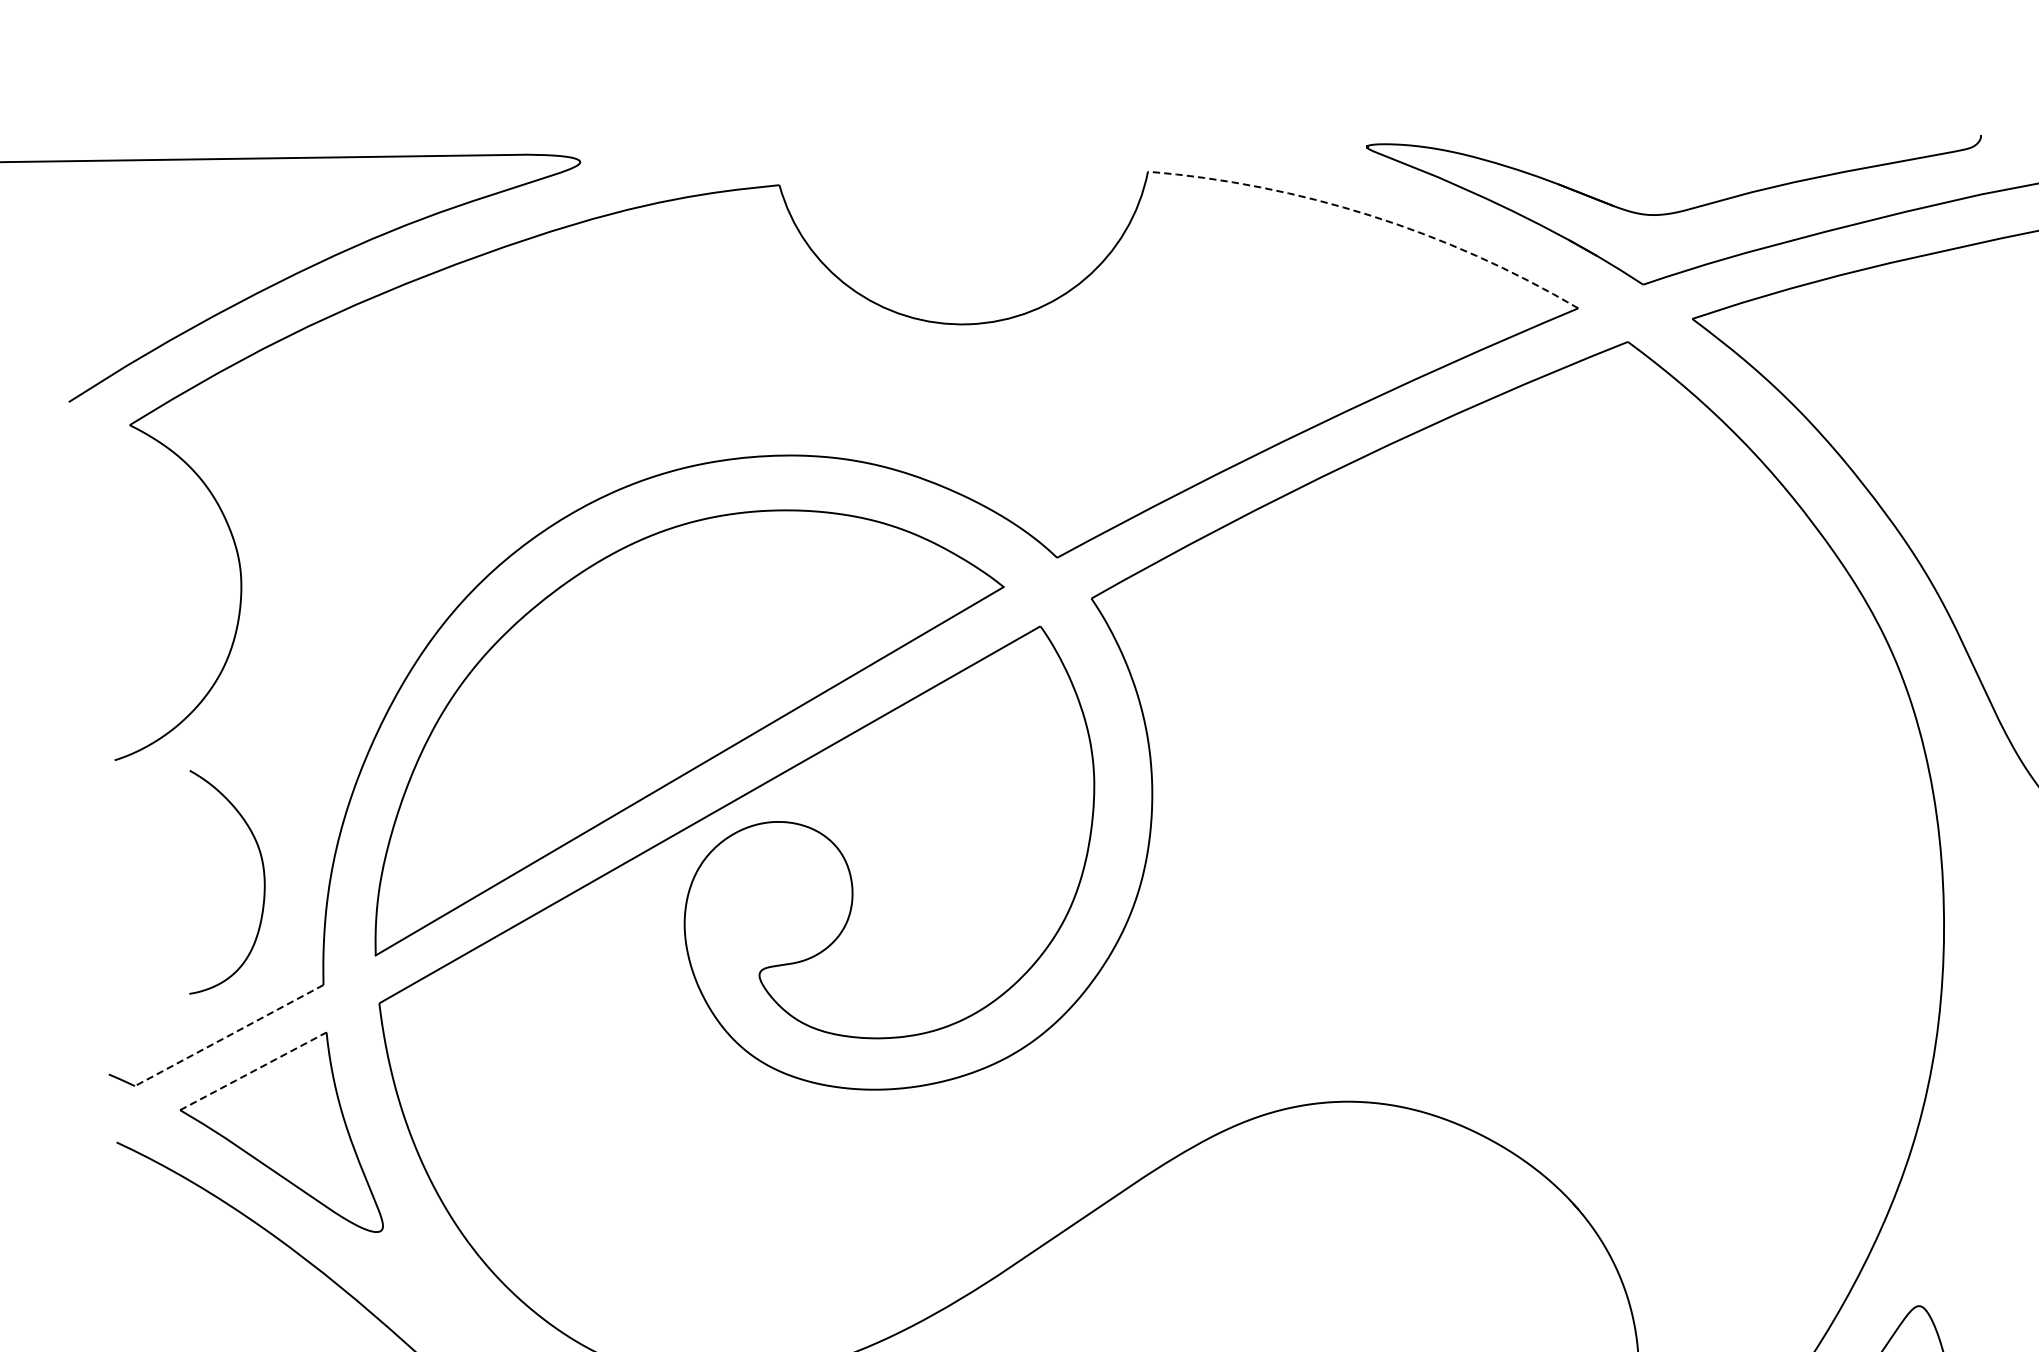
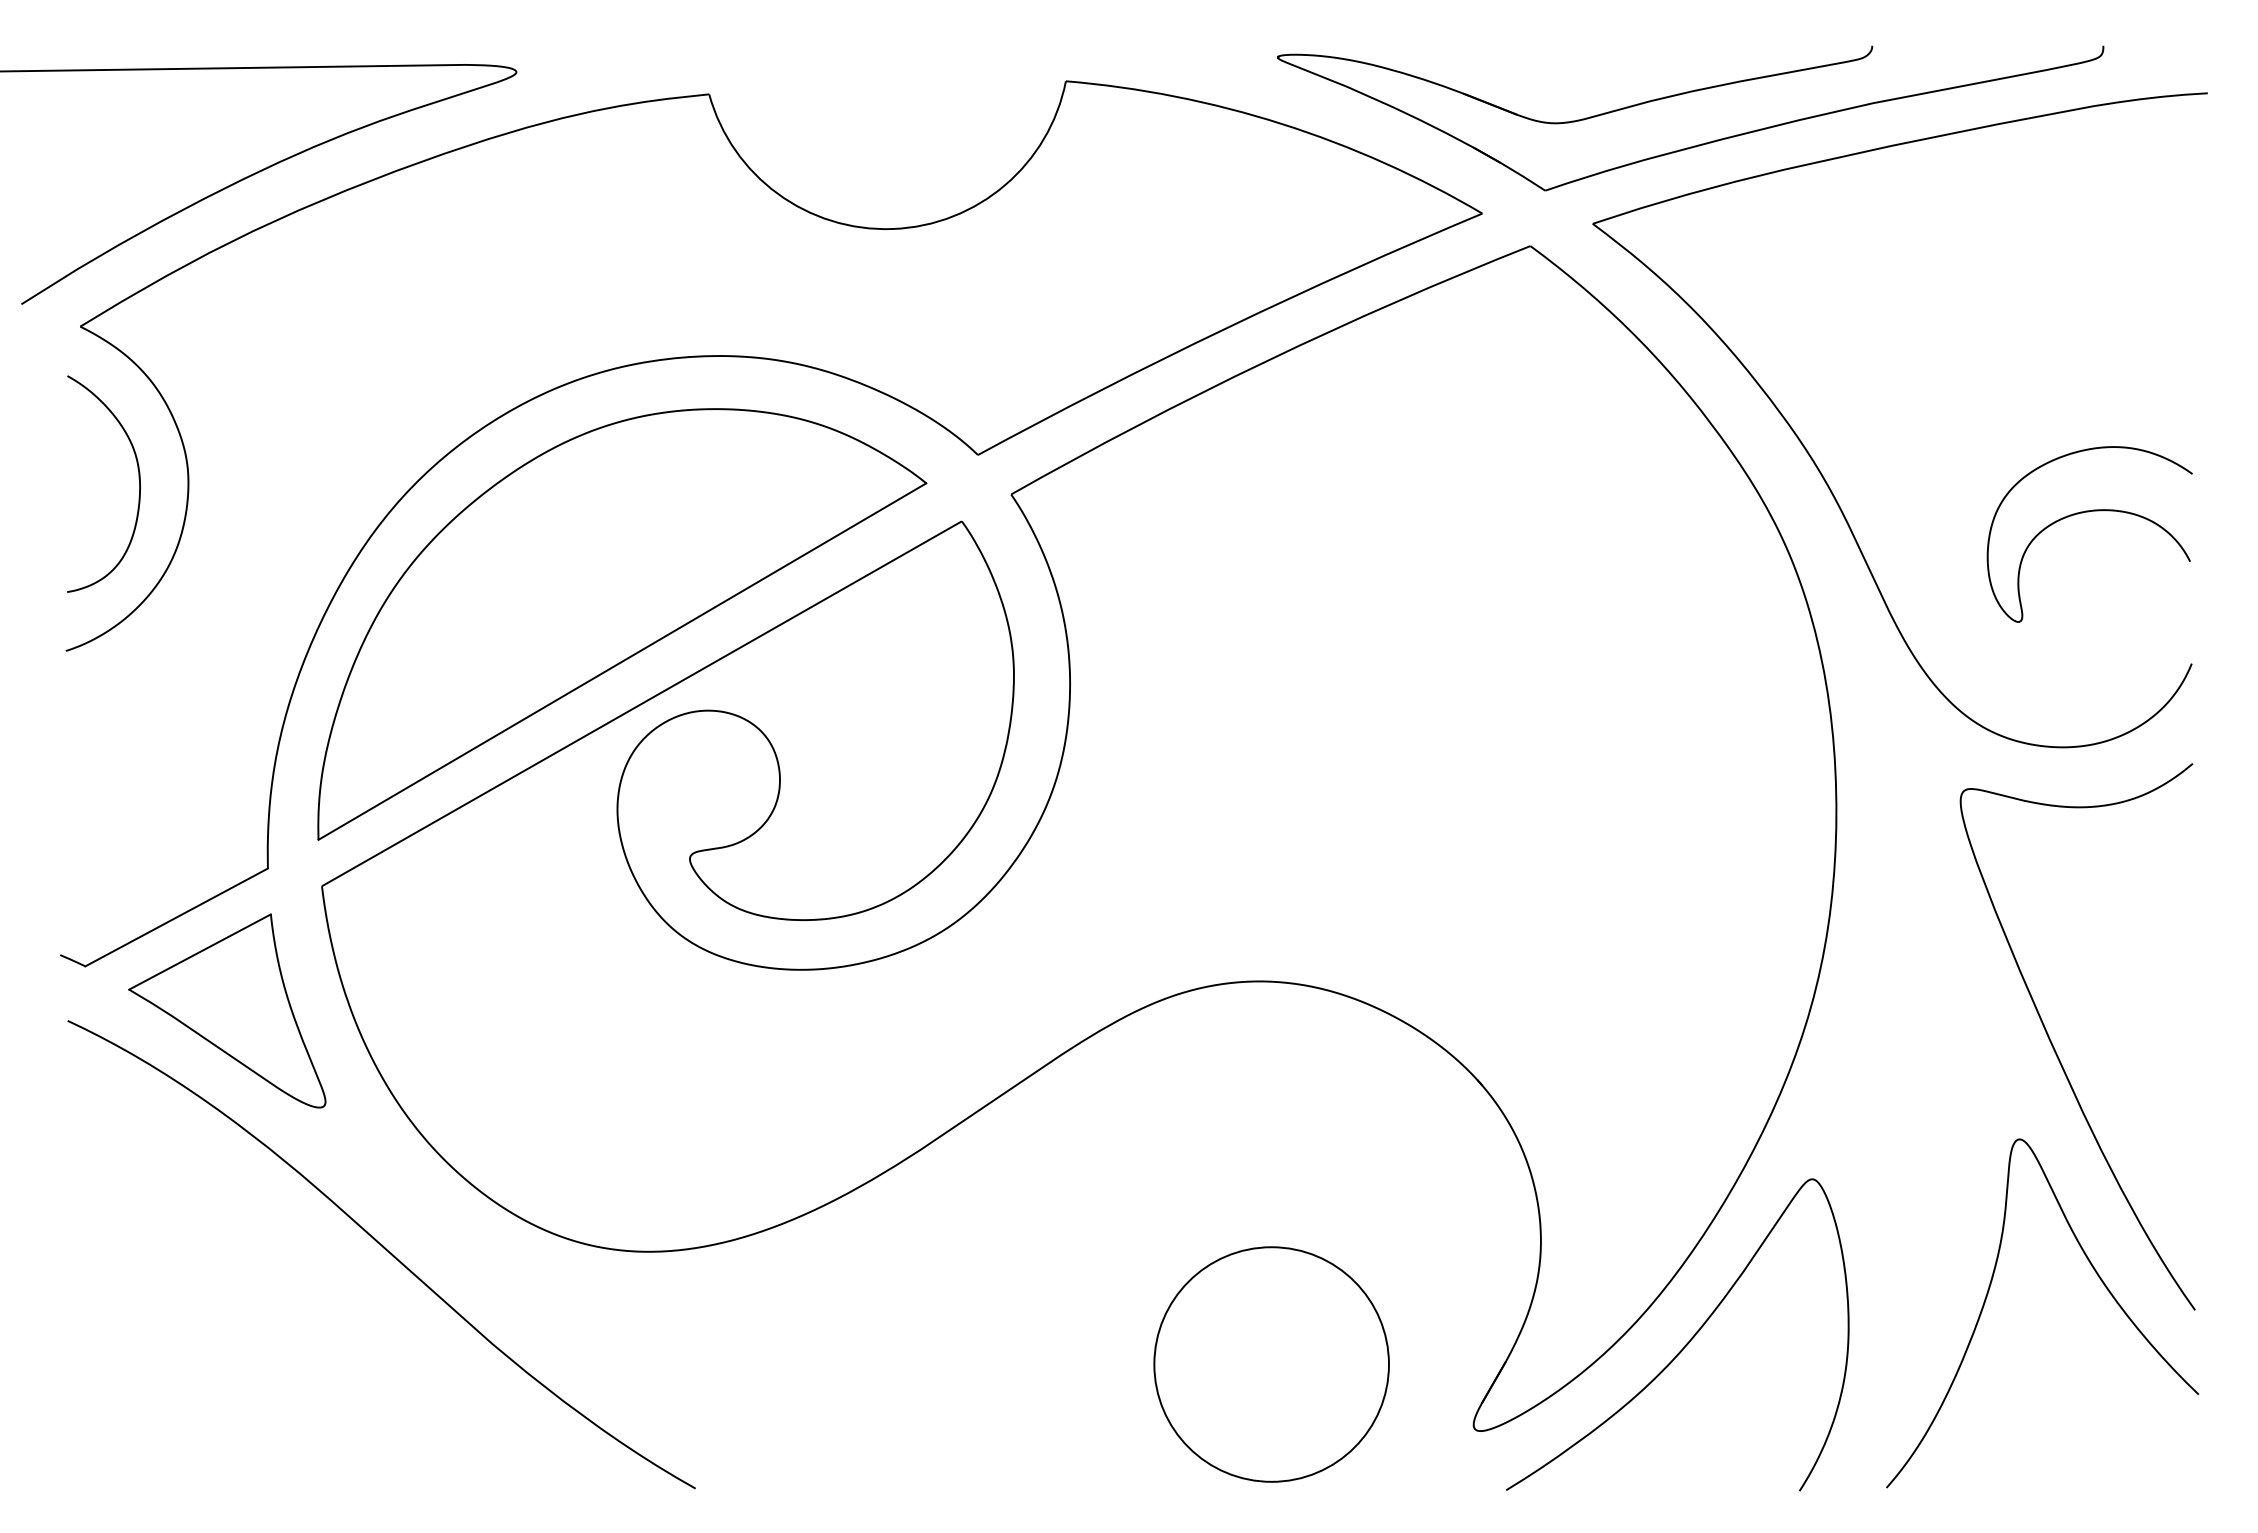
arc: (1370, 215) -> (1281, 123), dashed -> solid
curve: (263, 876) -> (138, 478), moved
line: (229, 1035) -> (176, 917), dashed -> solid
line: (253, 1070) -> (200, 951), dashed -> solid

